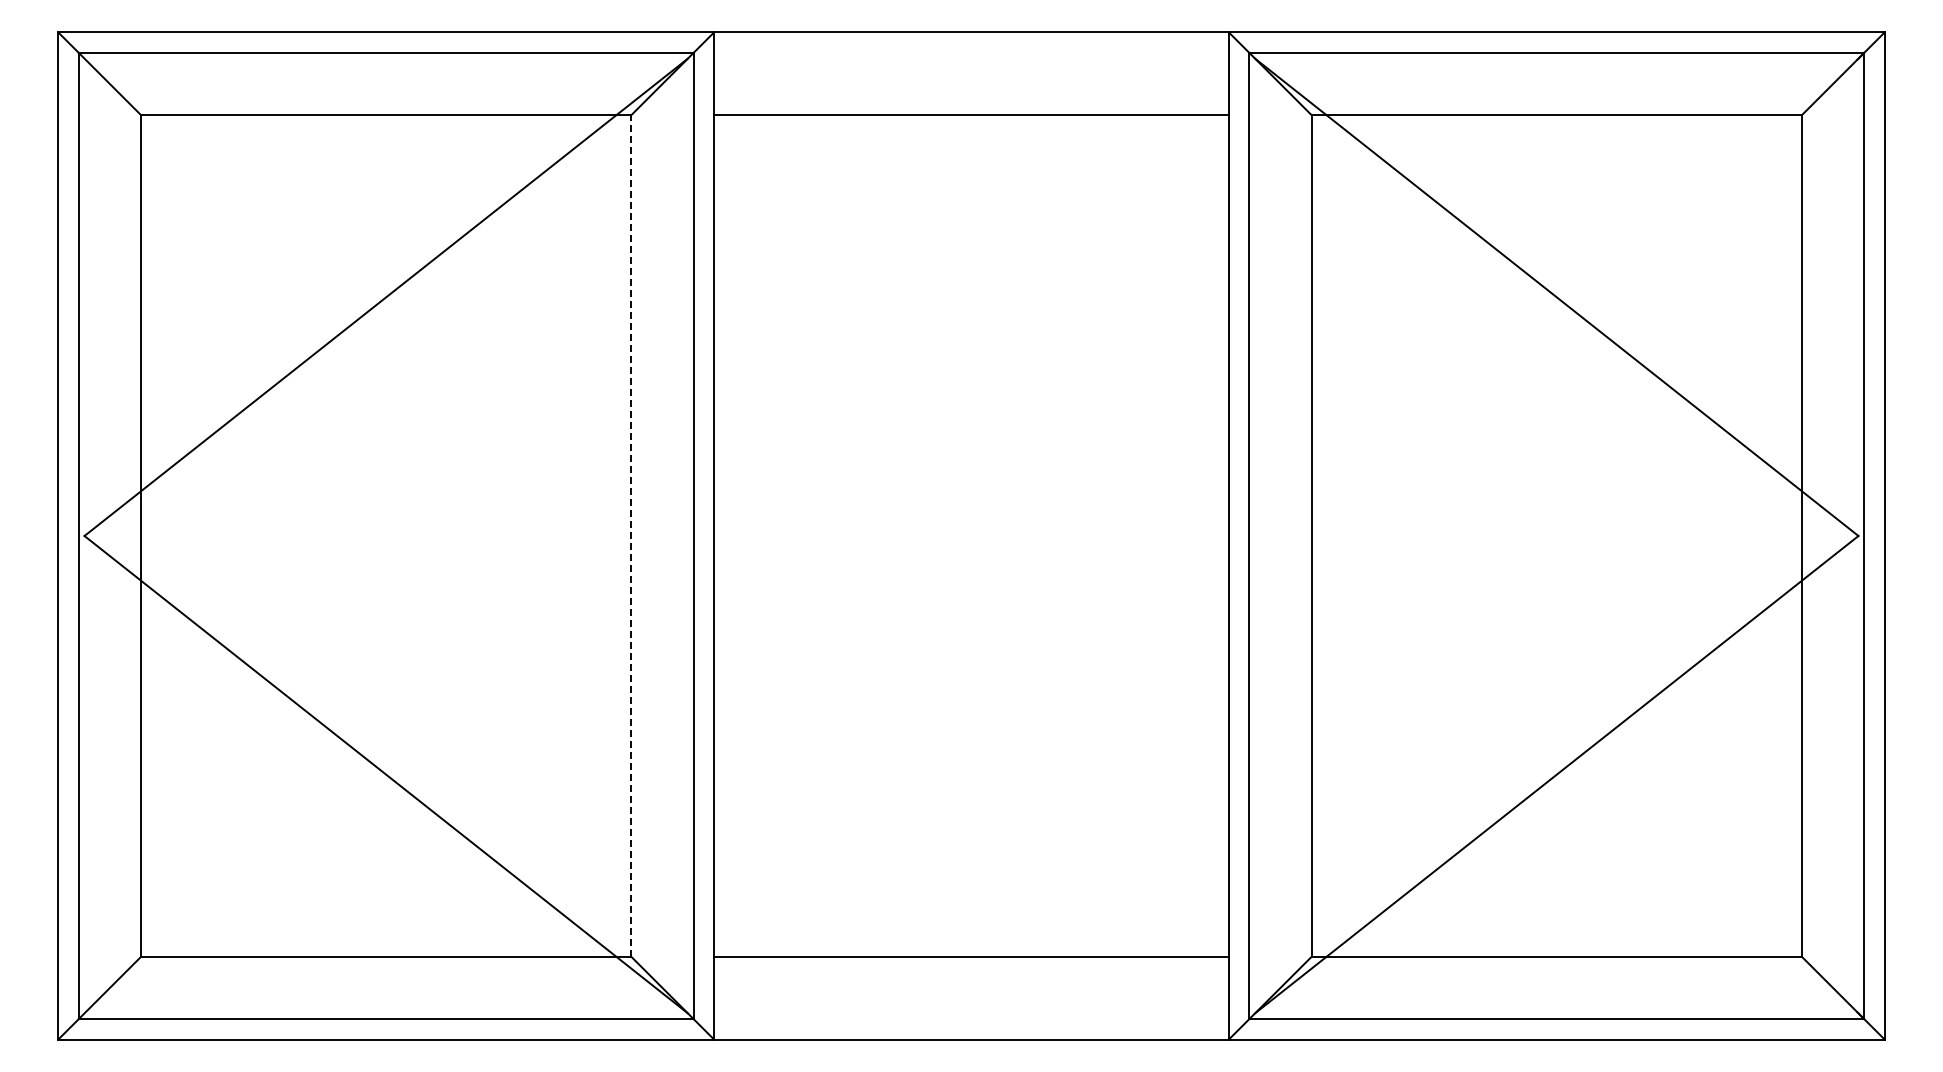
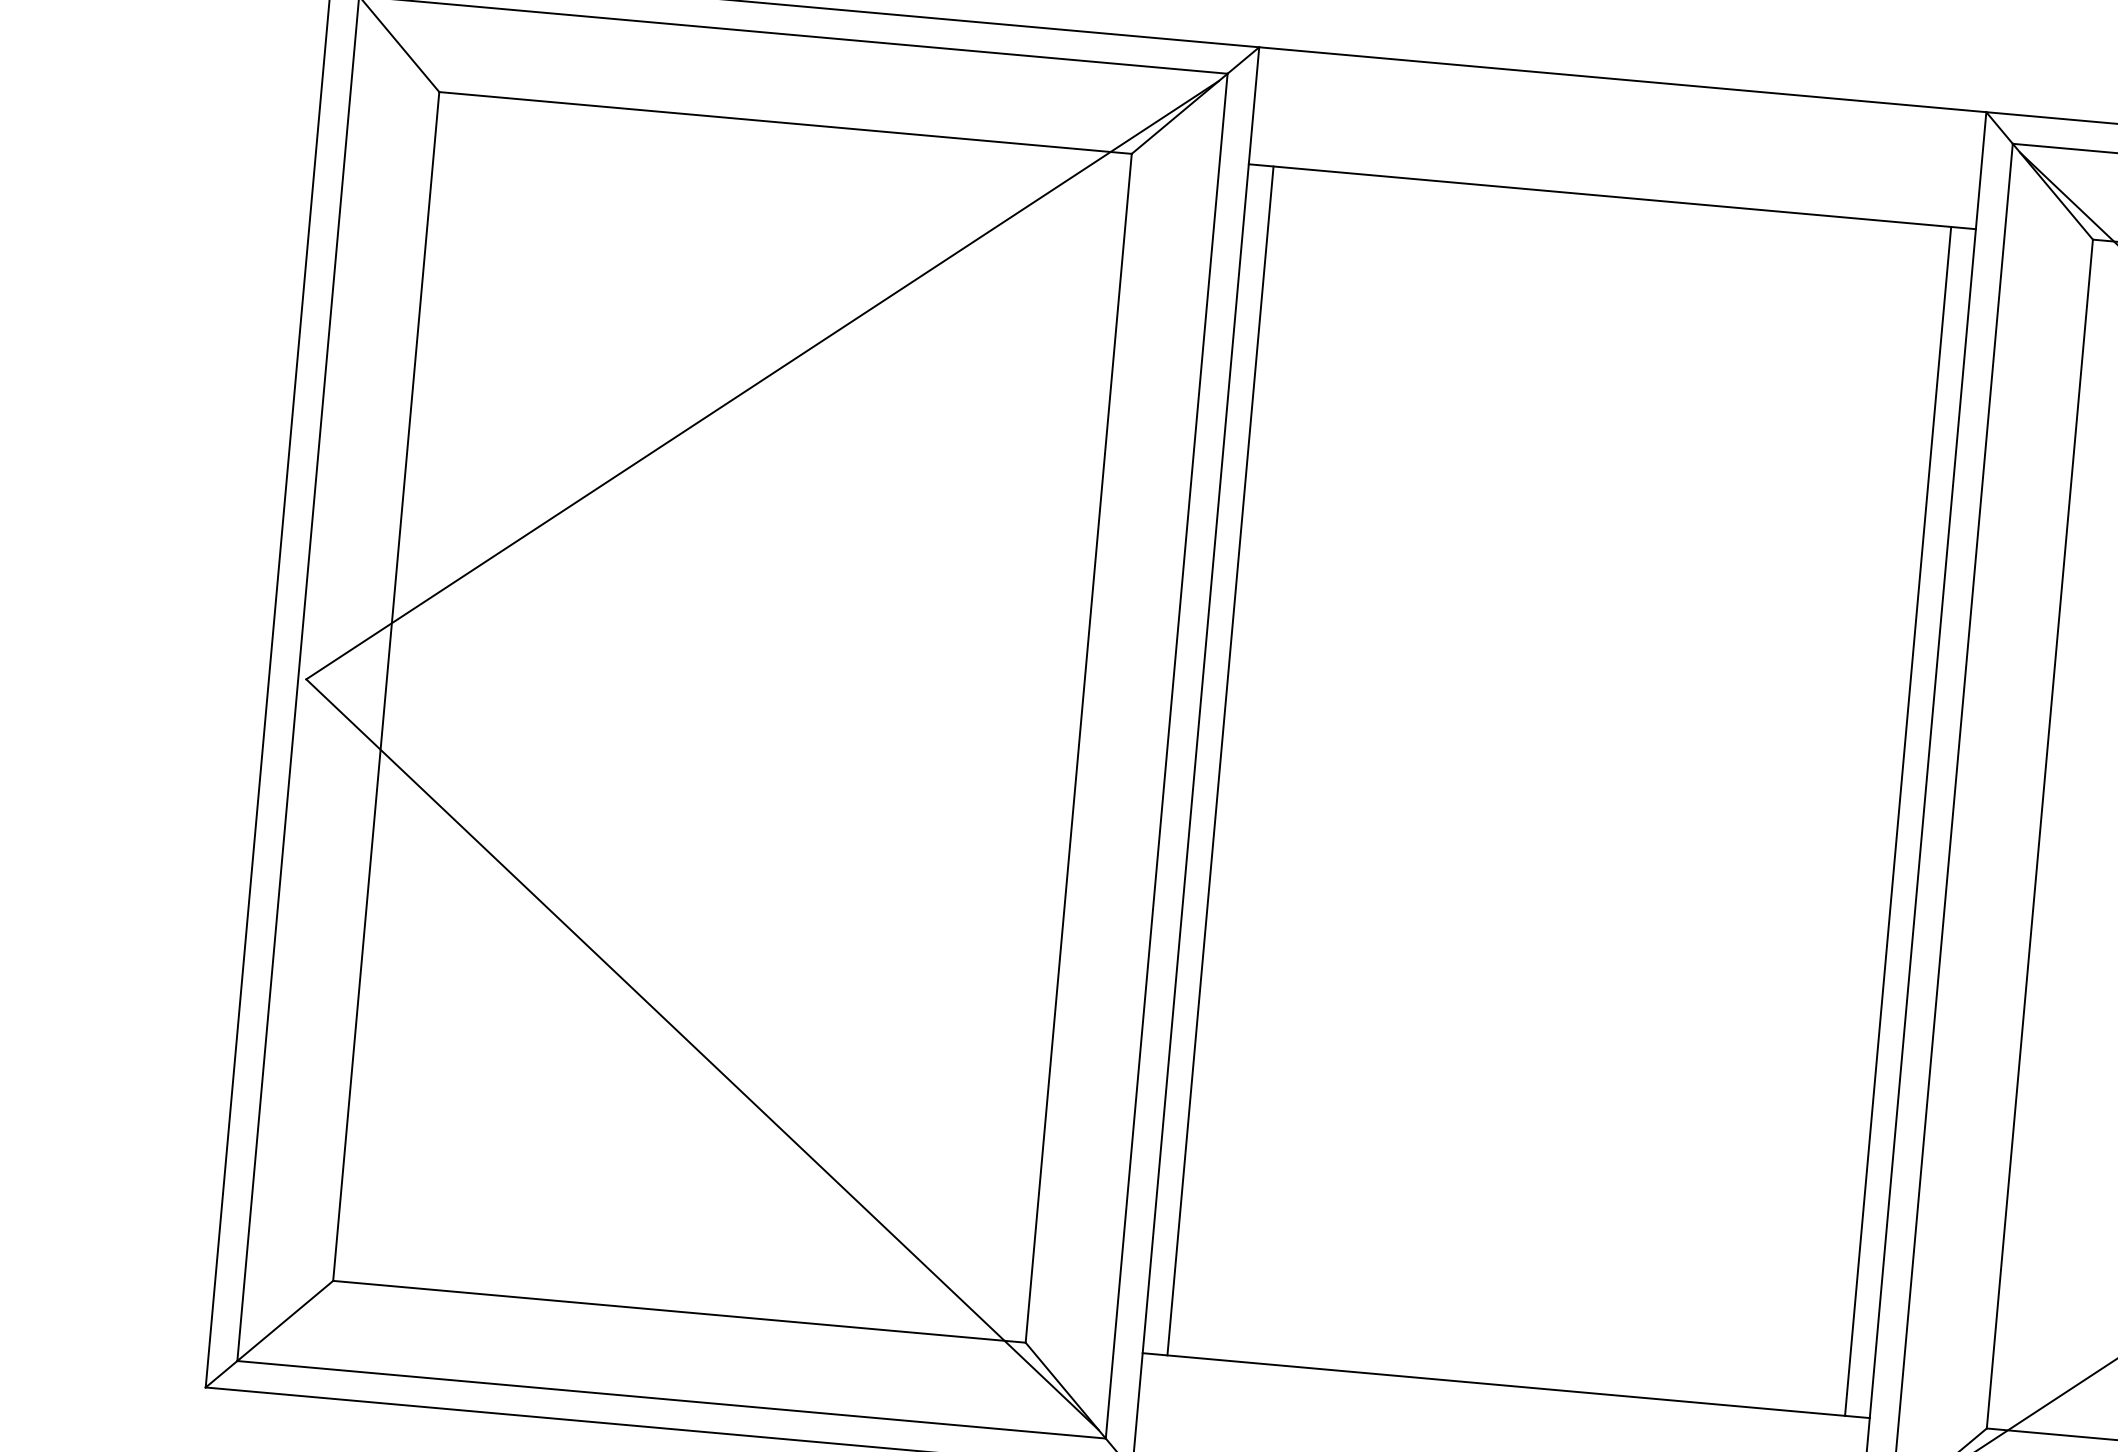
line: (731, 535) -> (1220, 760), added
line: (1211, 535) -> (1898, 820), added
line: (631, 536) -> (1078, 749), dashed -> solid

